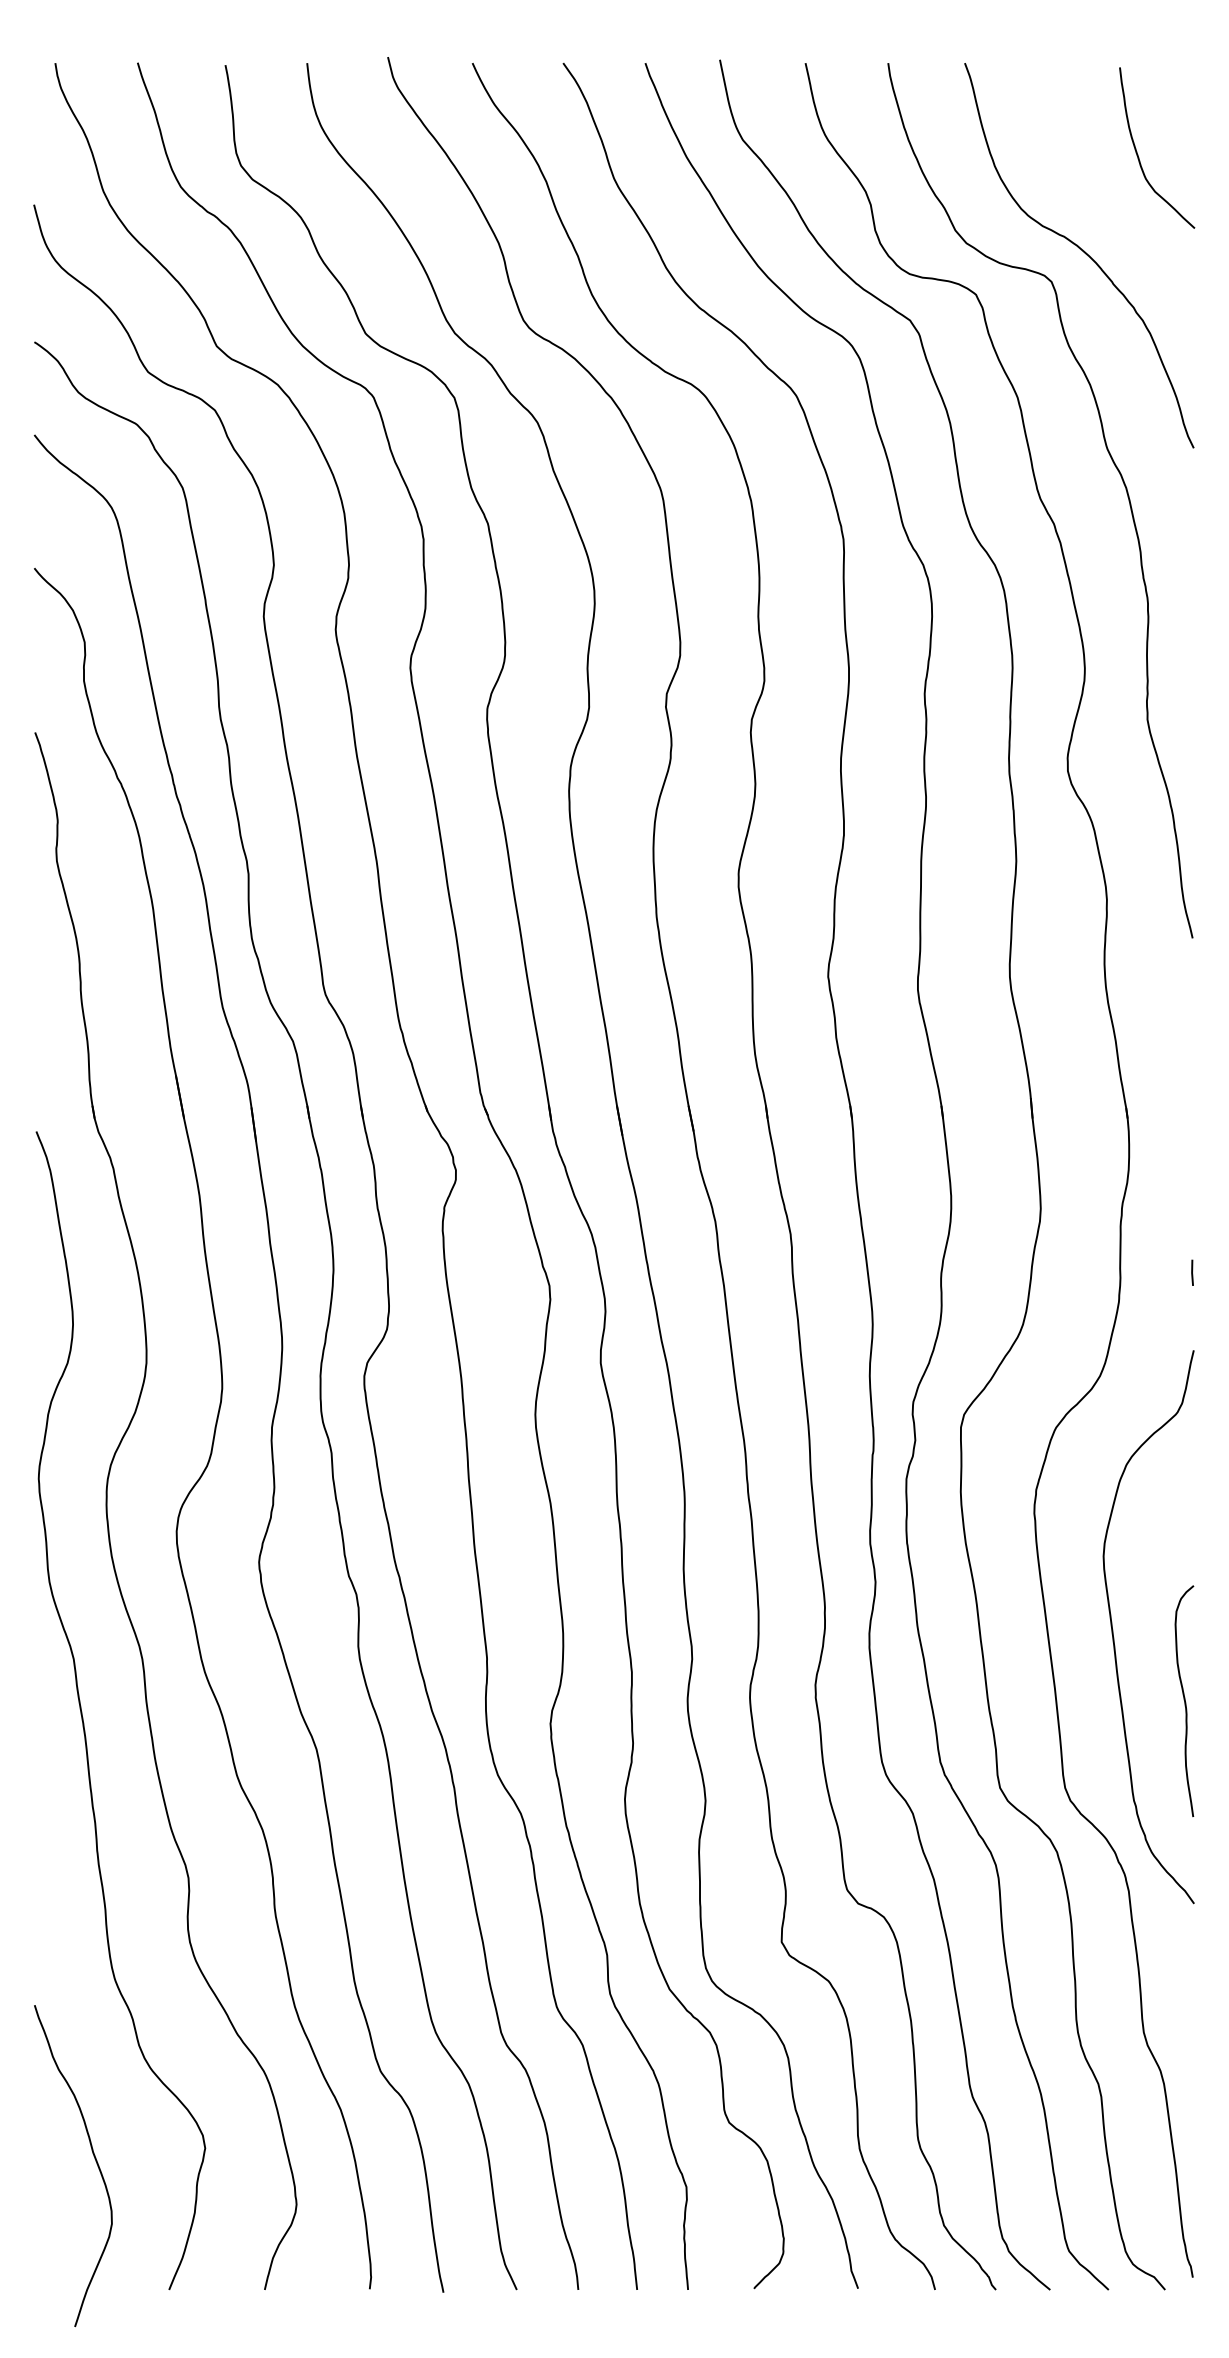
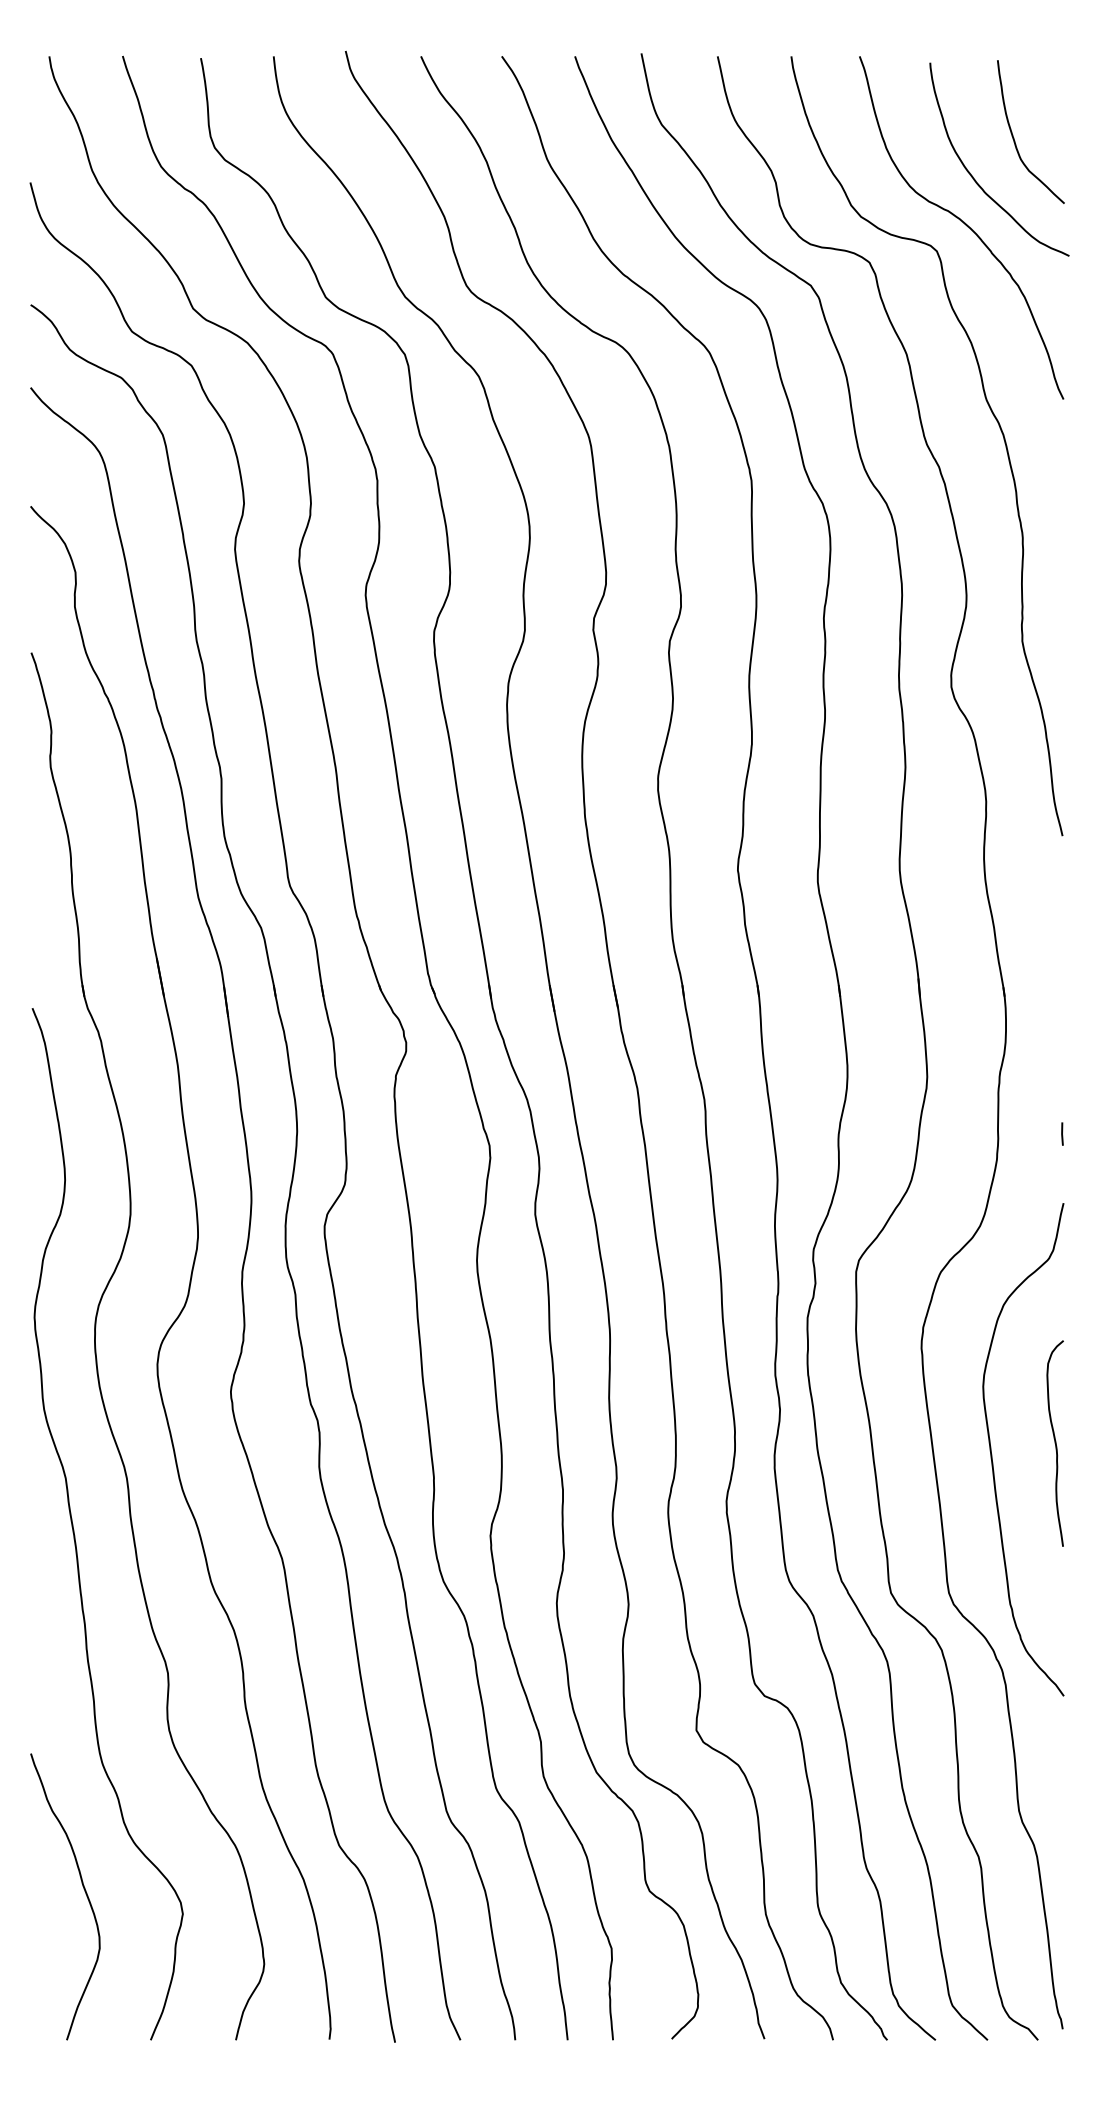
curve: (1091, 196) -> (972, 175), added
curve: (1184, 1701) -> (1055, 1443), moved
curve: (94, 2159) -> (84, 1891), moved

